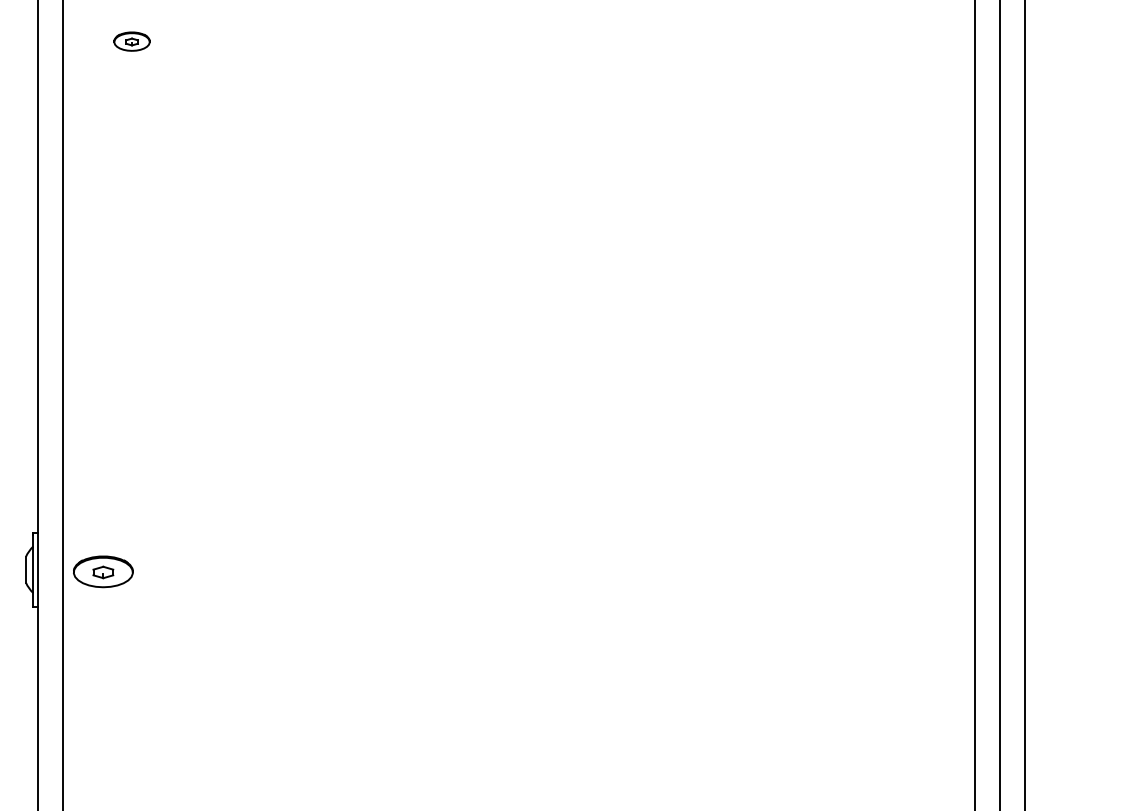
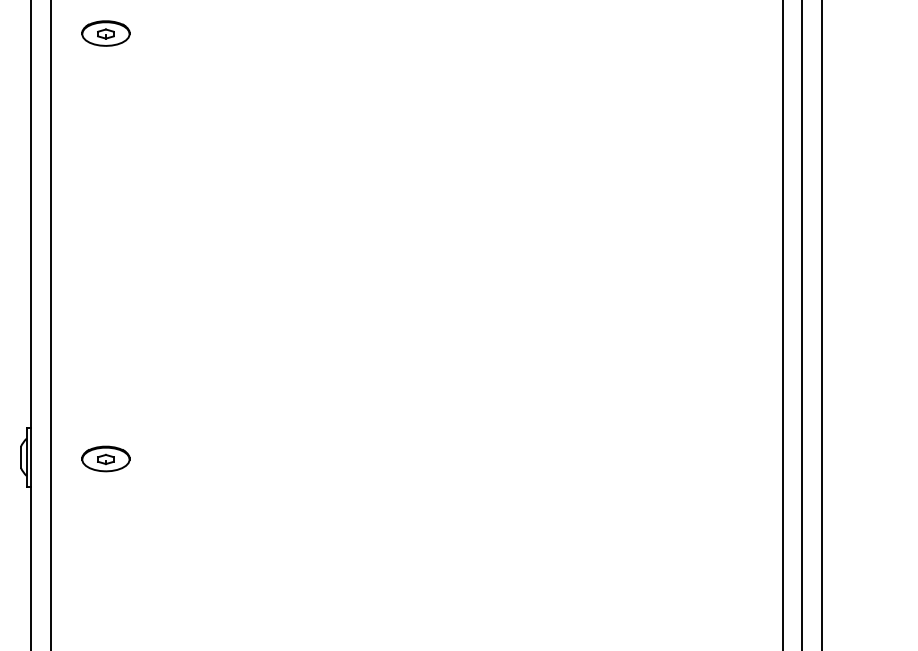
part: (131, 41) -> (105, 33), size x1.67
part: (102, 571) -> (105, 458), moved

